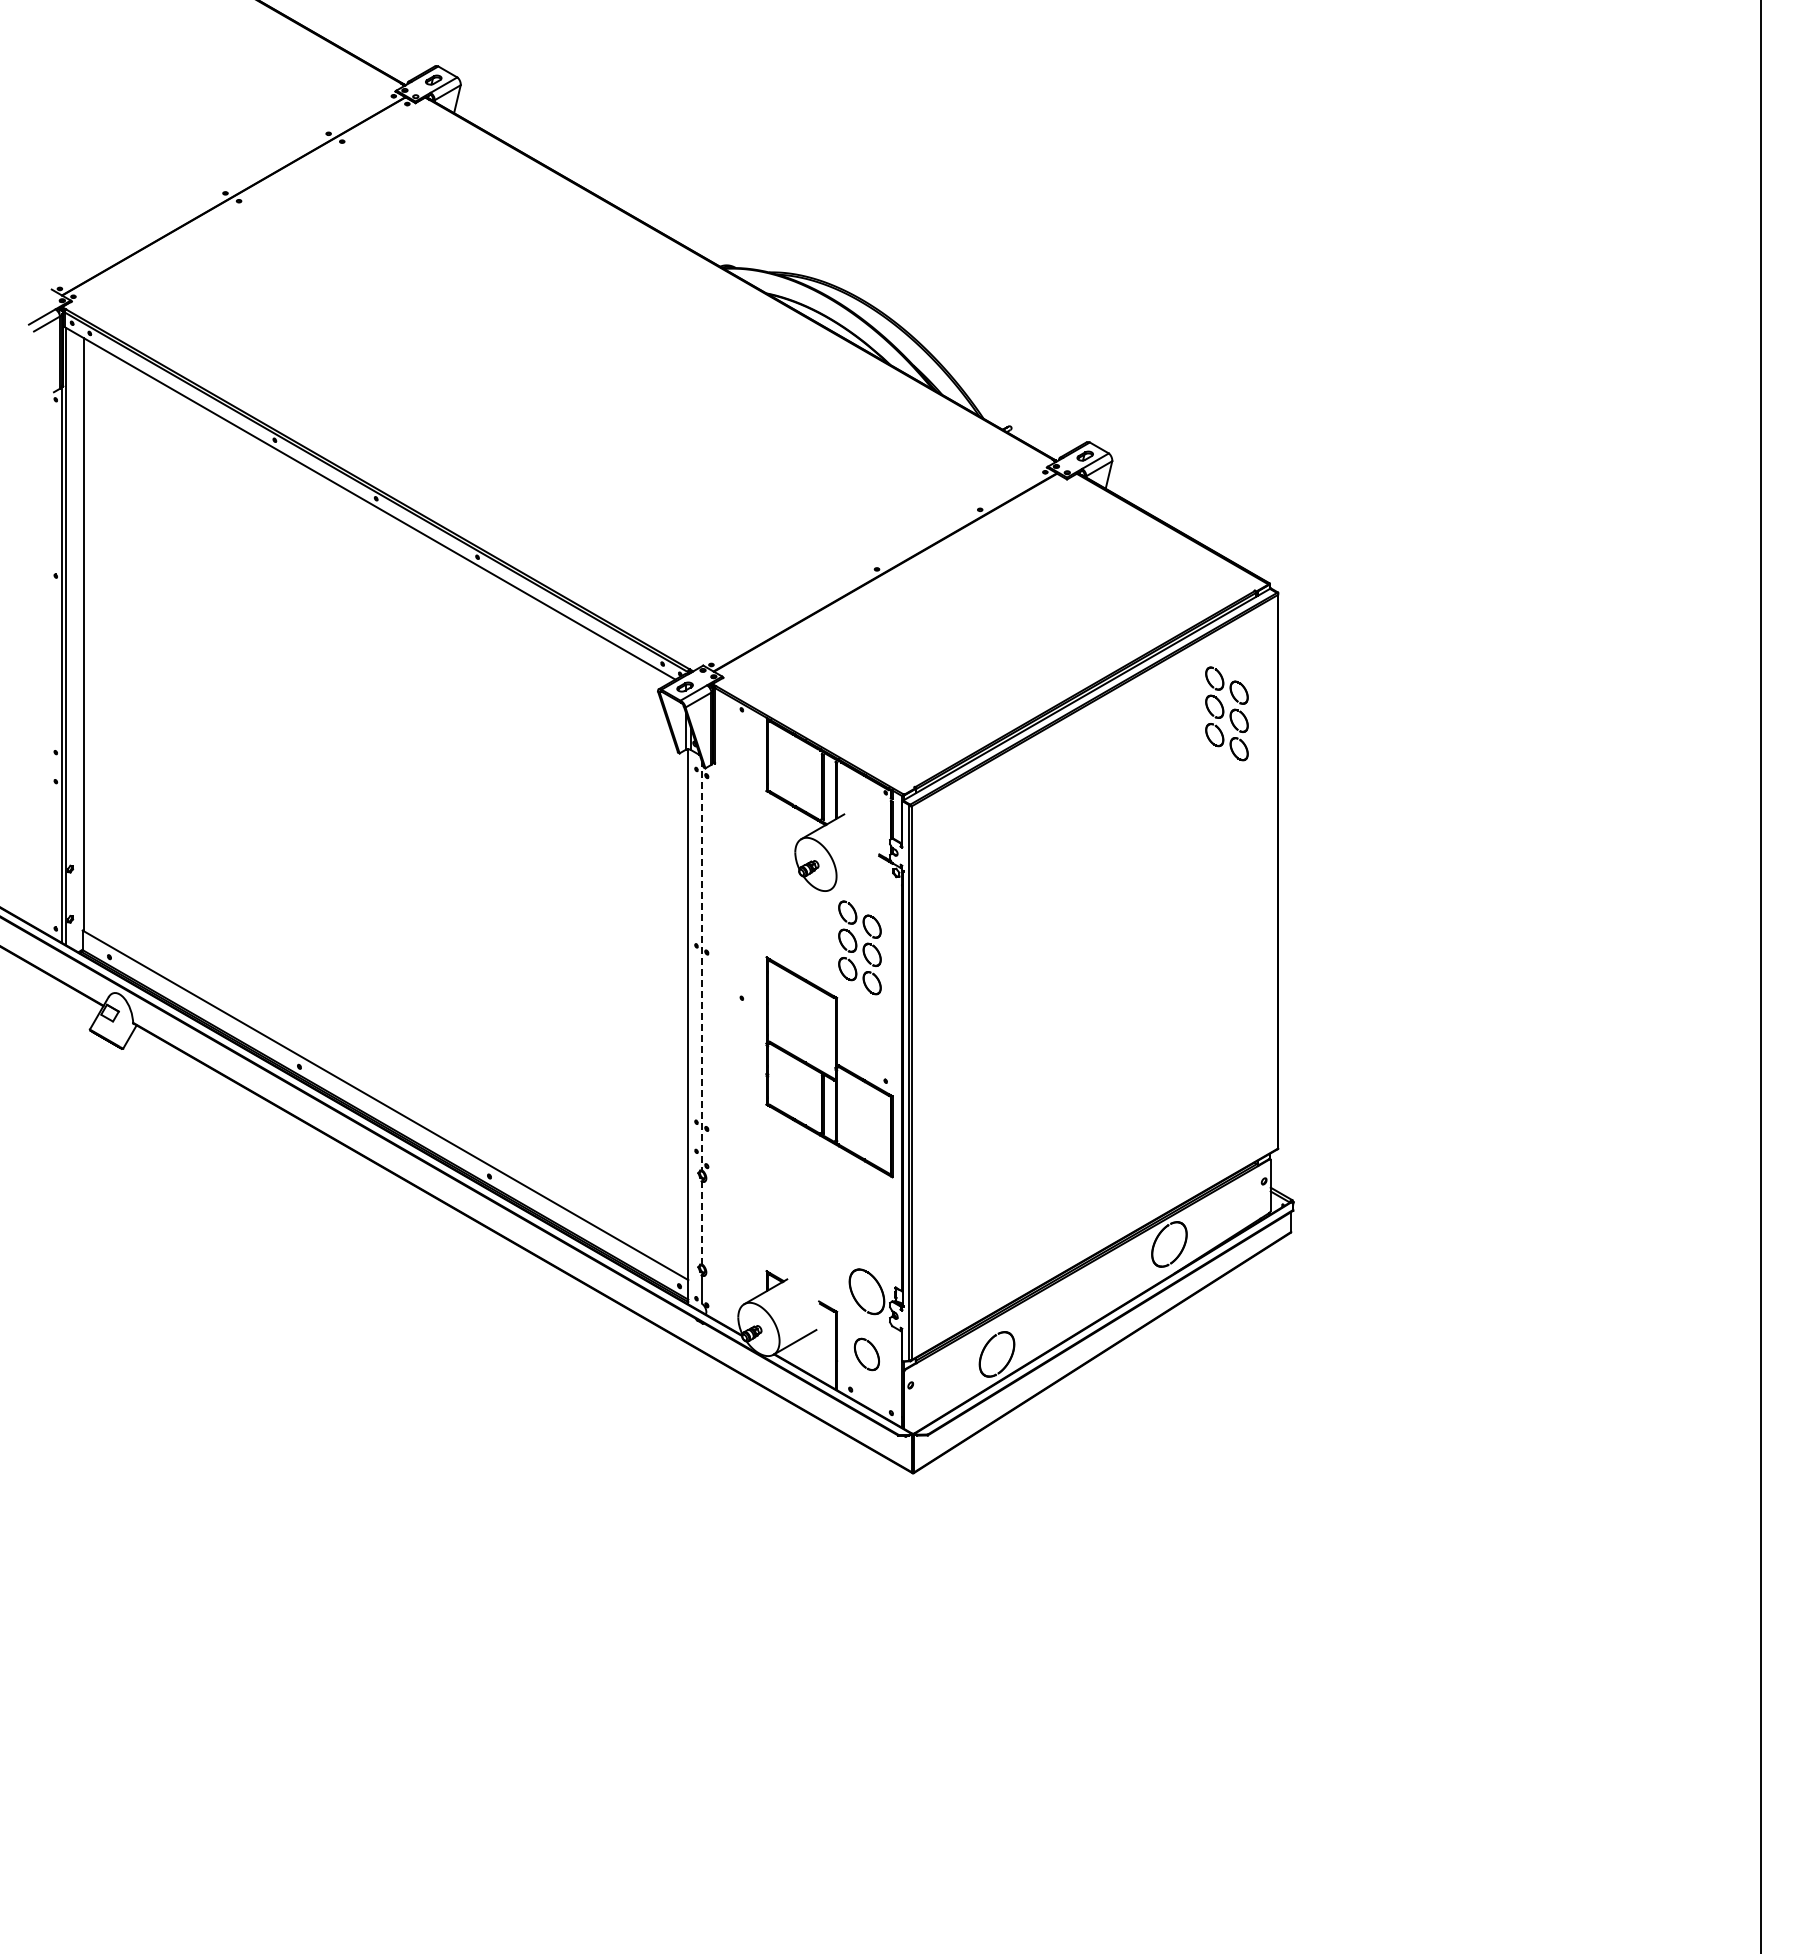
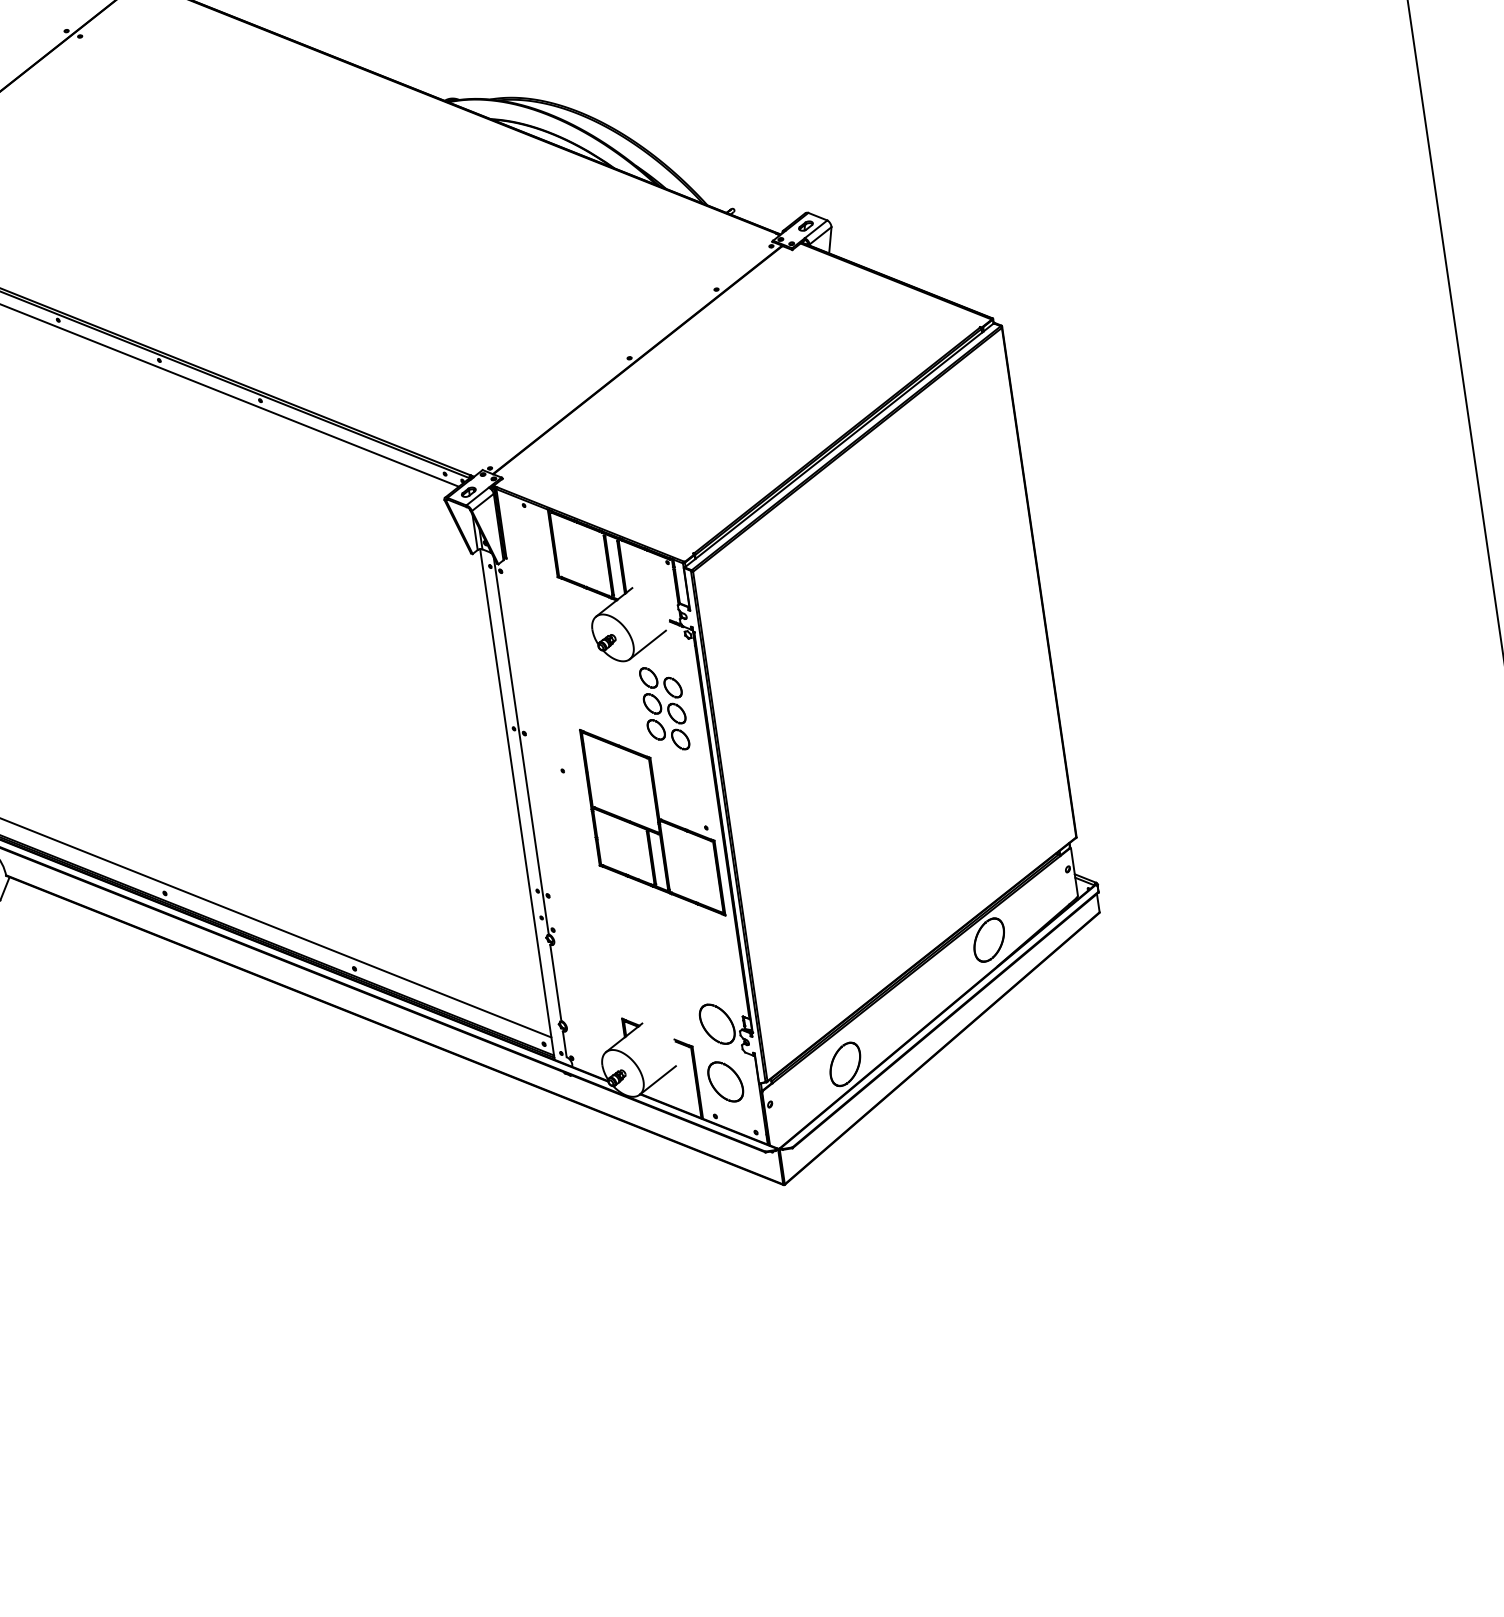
part: (1226, 713) -> (970, 443), removed
line: (851, 877) -> (647, 645), added
line: (701, 965) -> (521, 746), dashed -> solid
line: (701, 1223) -> (555, 983), dashed -> solid
part: (866, 1354) -> (725, 1082), size x1.43

